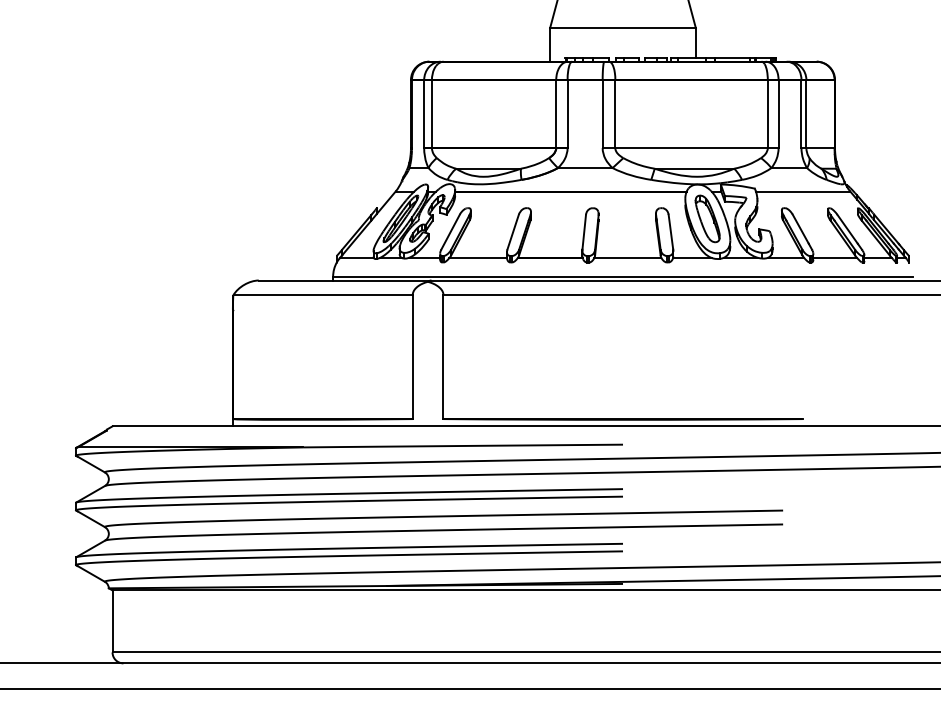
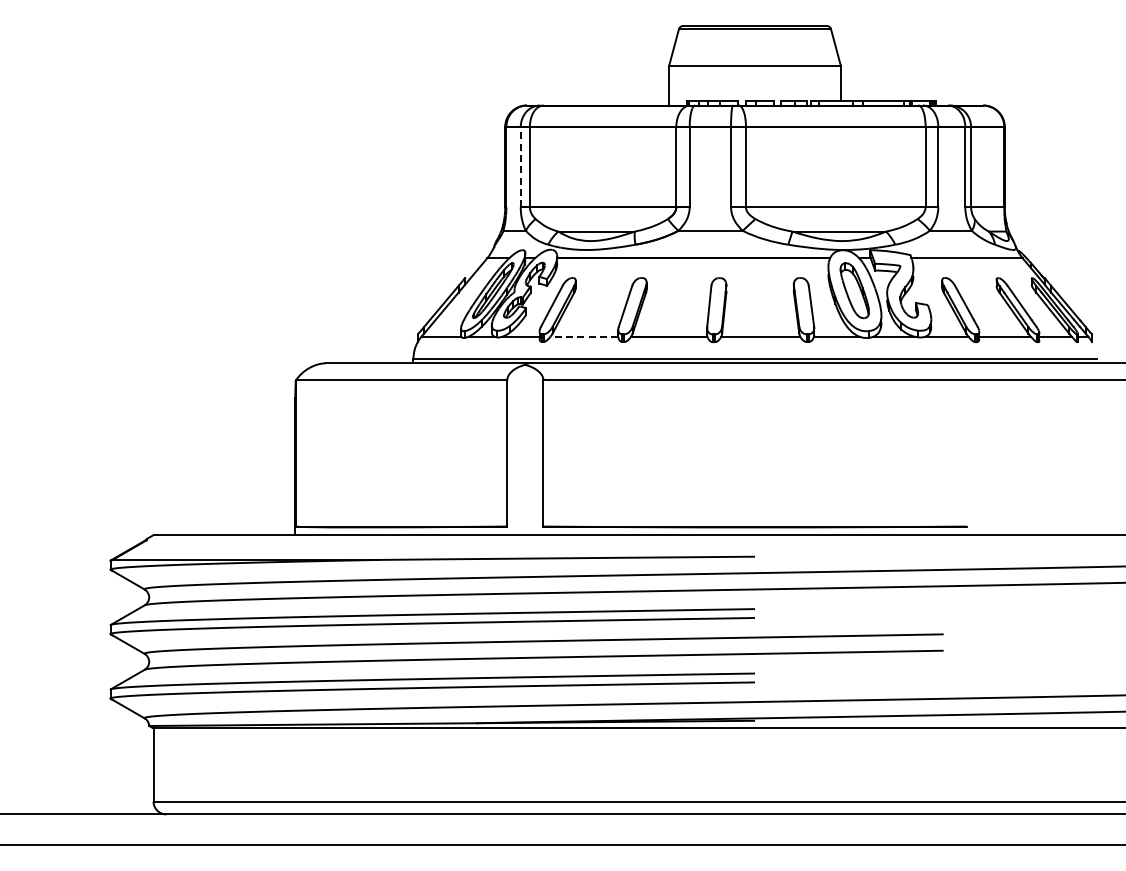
line: (423, 113) -> (520, 166), solid -> dashed
line: (478, 257) -> (584, 336), solid -> dashed

